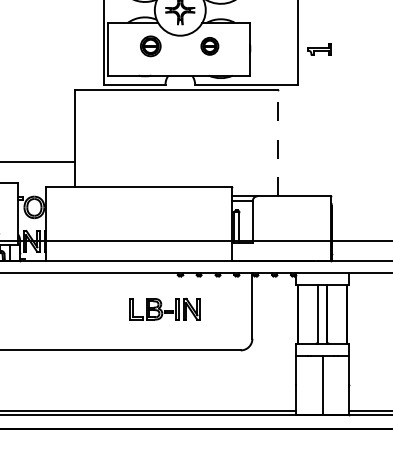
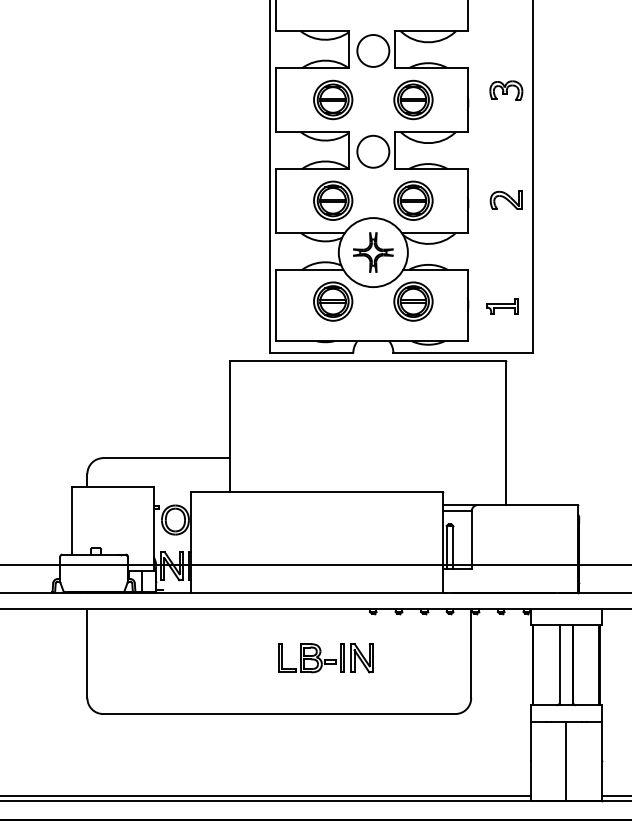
part: (150, 46) -> (333, 301), size x1.43
part: (209, 46) -> (413, 301), size x1.67
part: (319, 49) -> (502, 306), moved
line: (278, 143) -> (506, 433), dashed -> solid
part: (164, 309) -> (325, 658), moved

